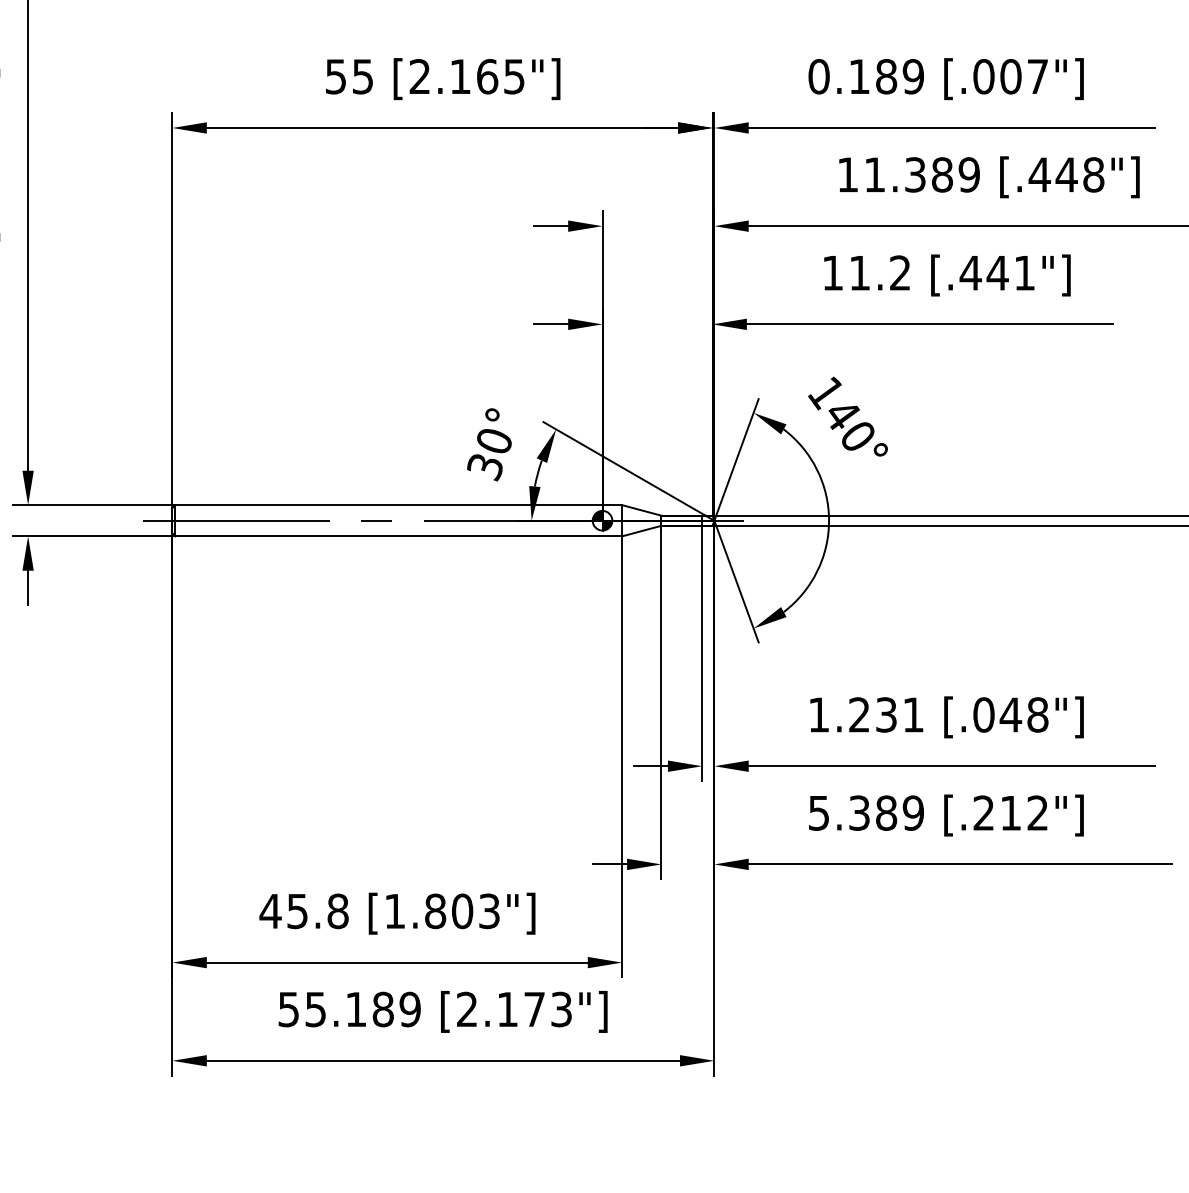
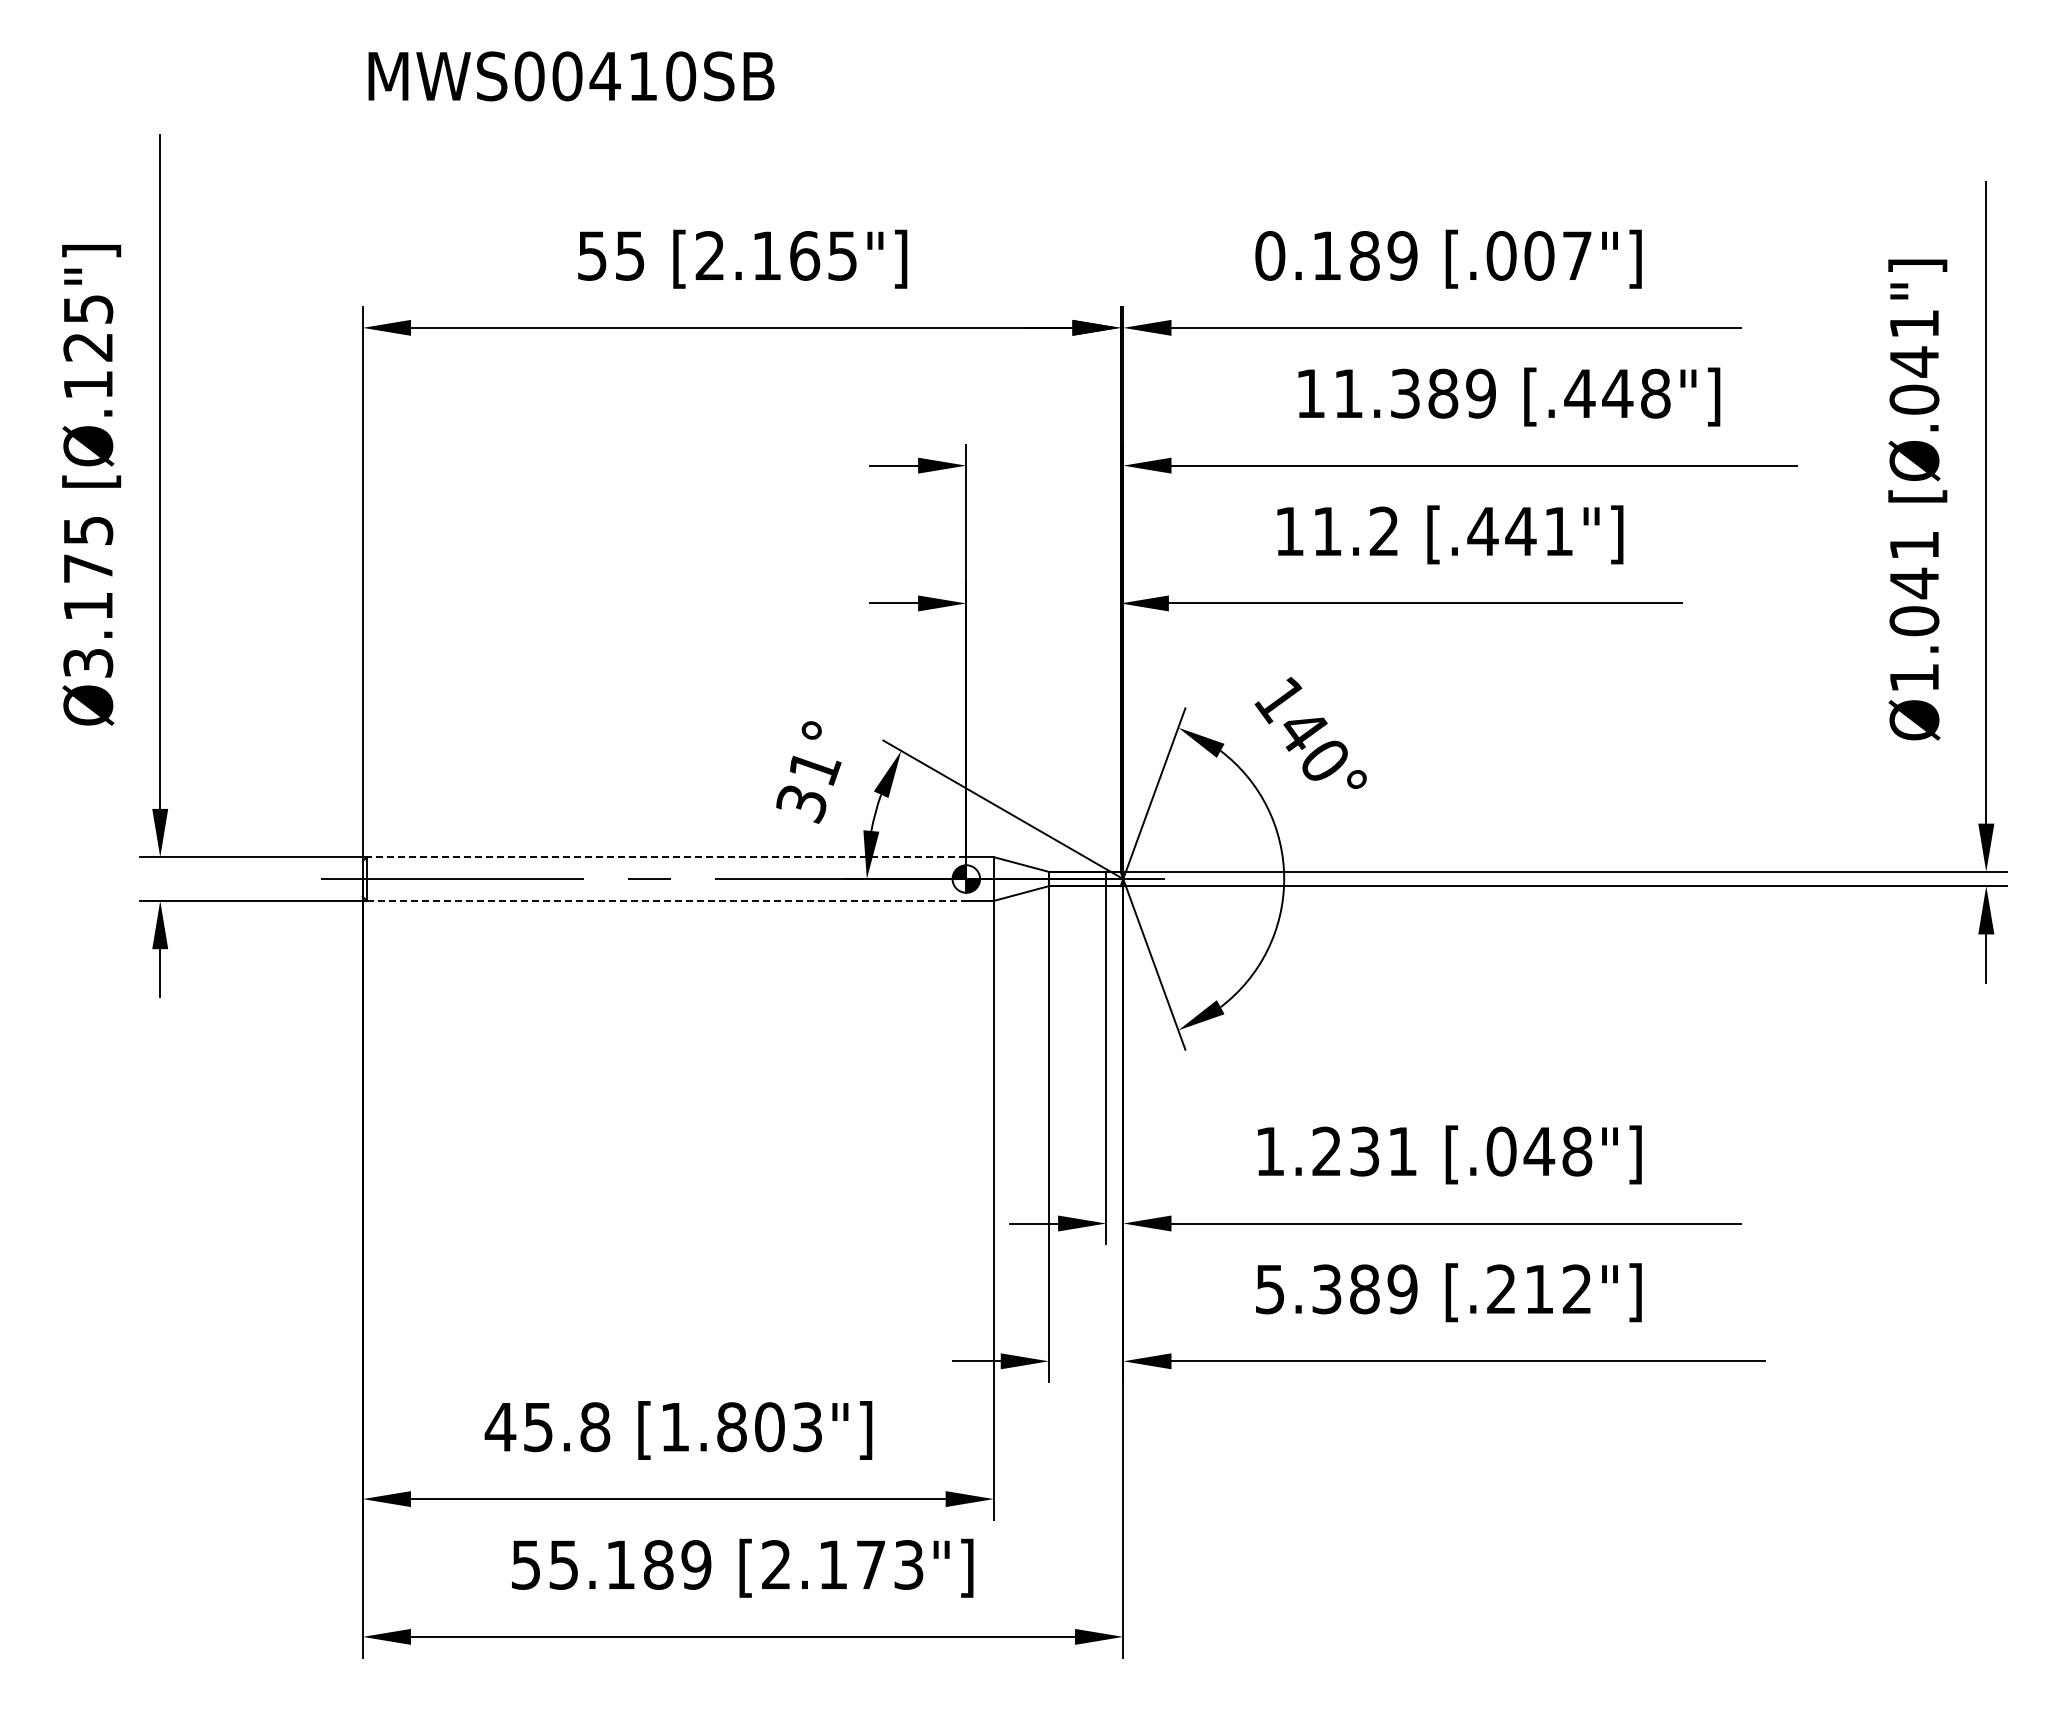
text: (495, 441) -> (815, 767), 30° -> 31°
line: (388, 505) -> (666, 857), solid -> dashed
line: (388, 536) -> (666, 900), solid -> dashed

